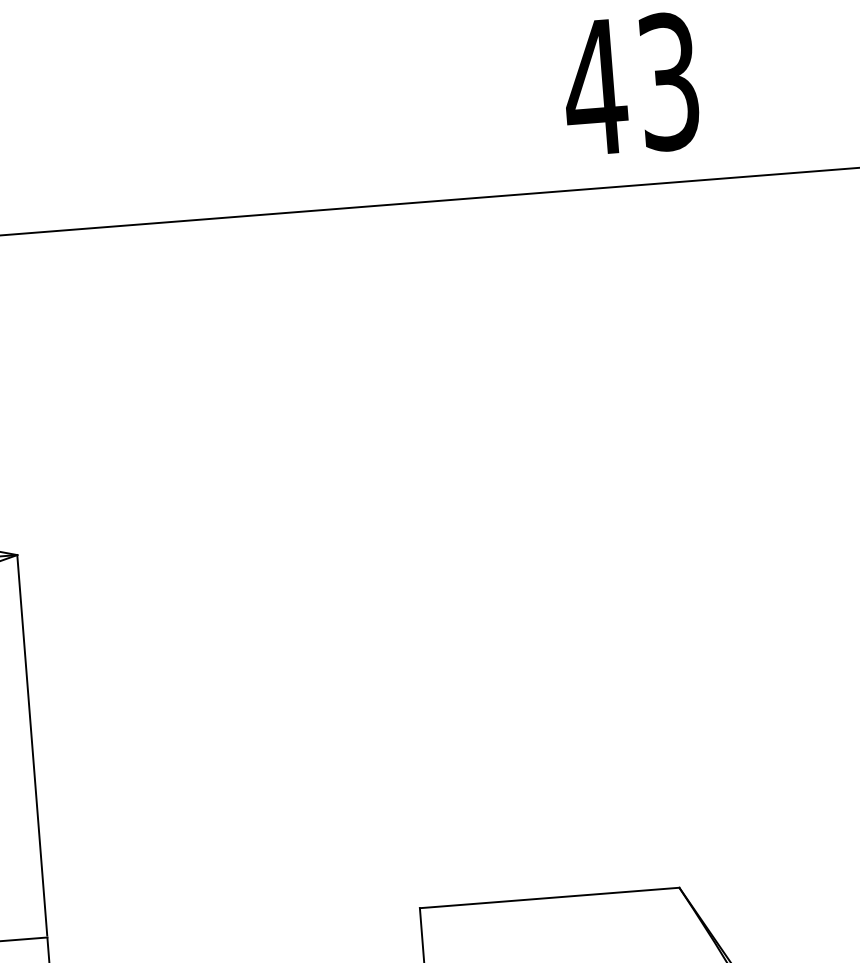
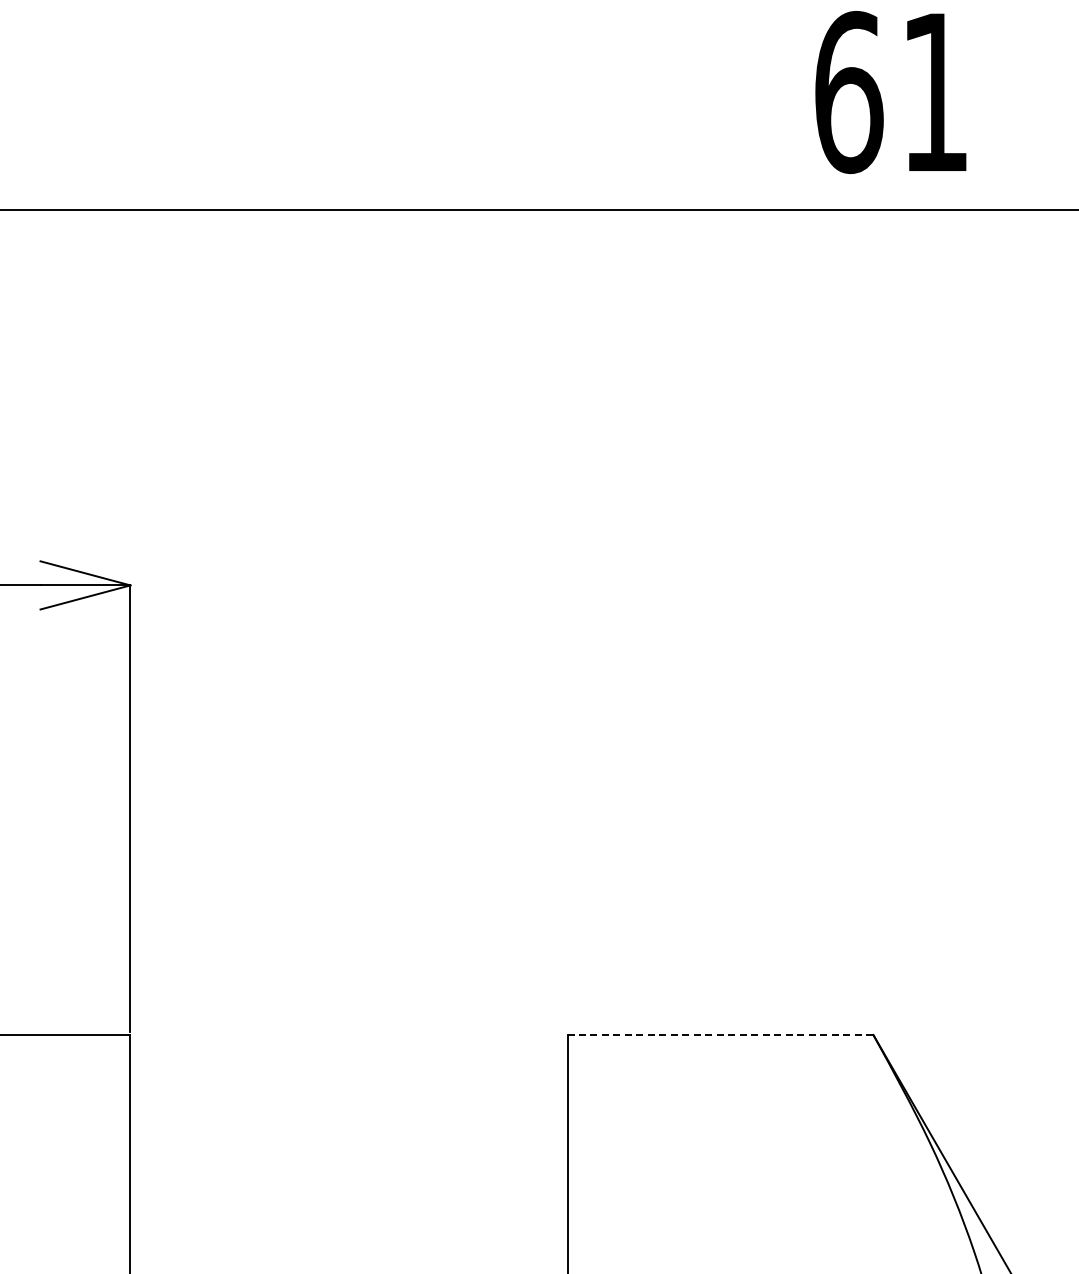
text: (629, 84) -> (889, 92), 43 -> 61
line: (549, 897) -> (720, 1034), solid -> dashed

